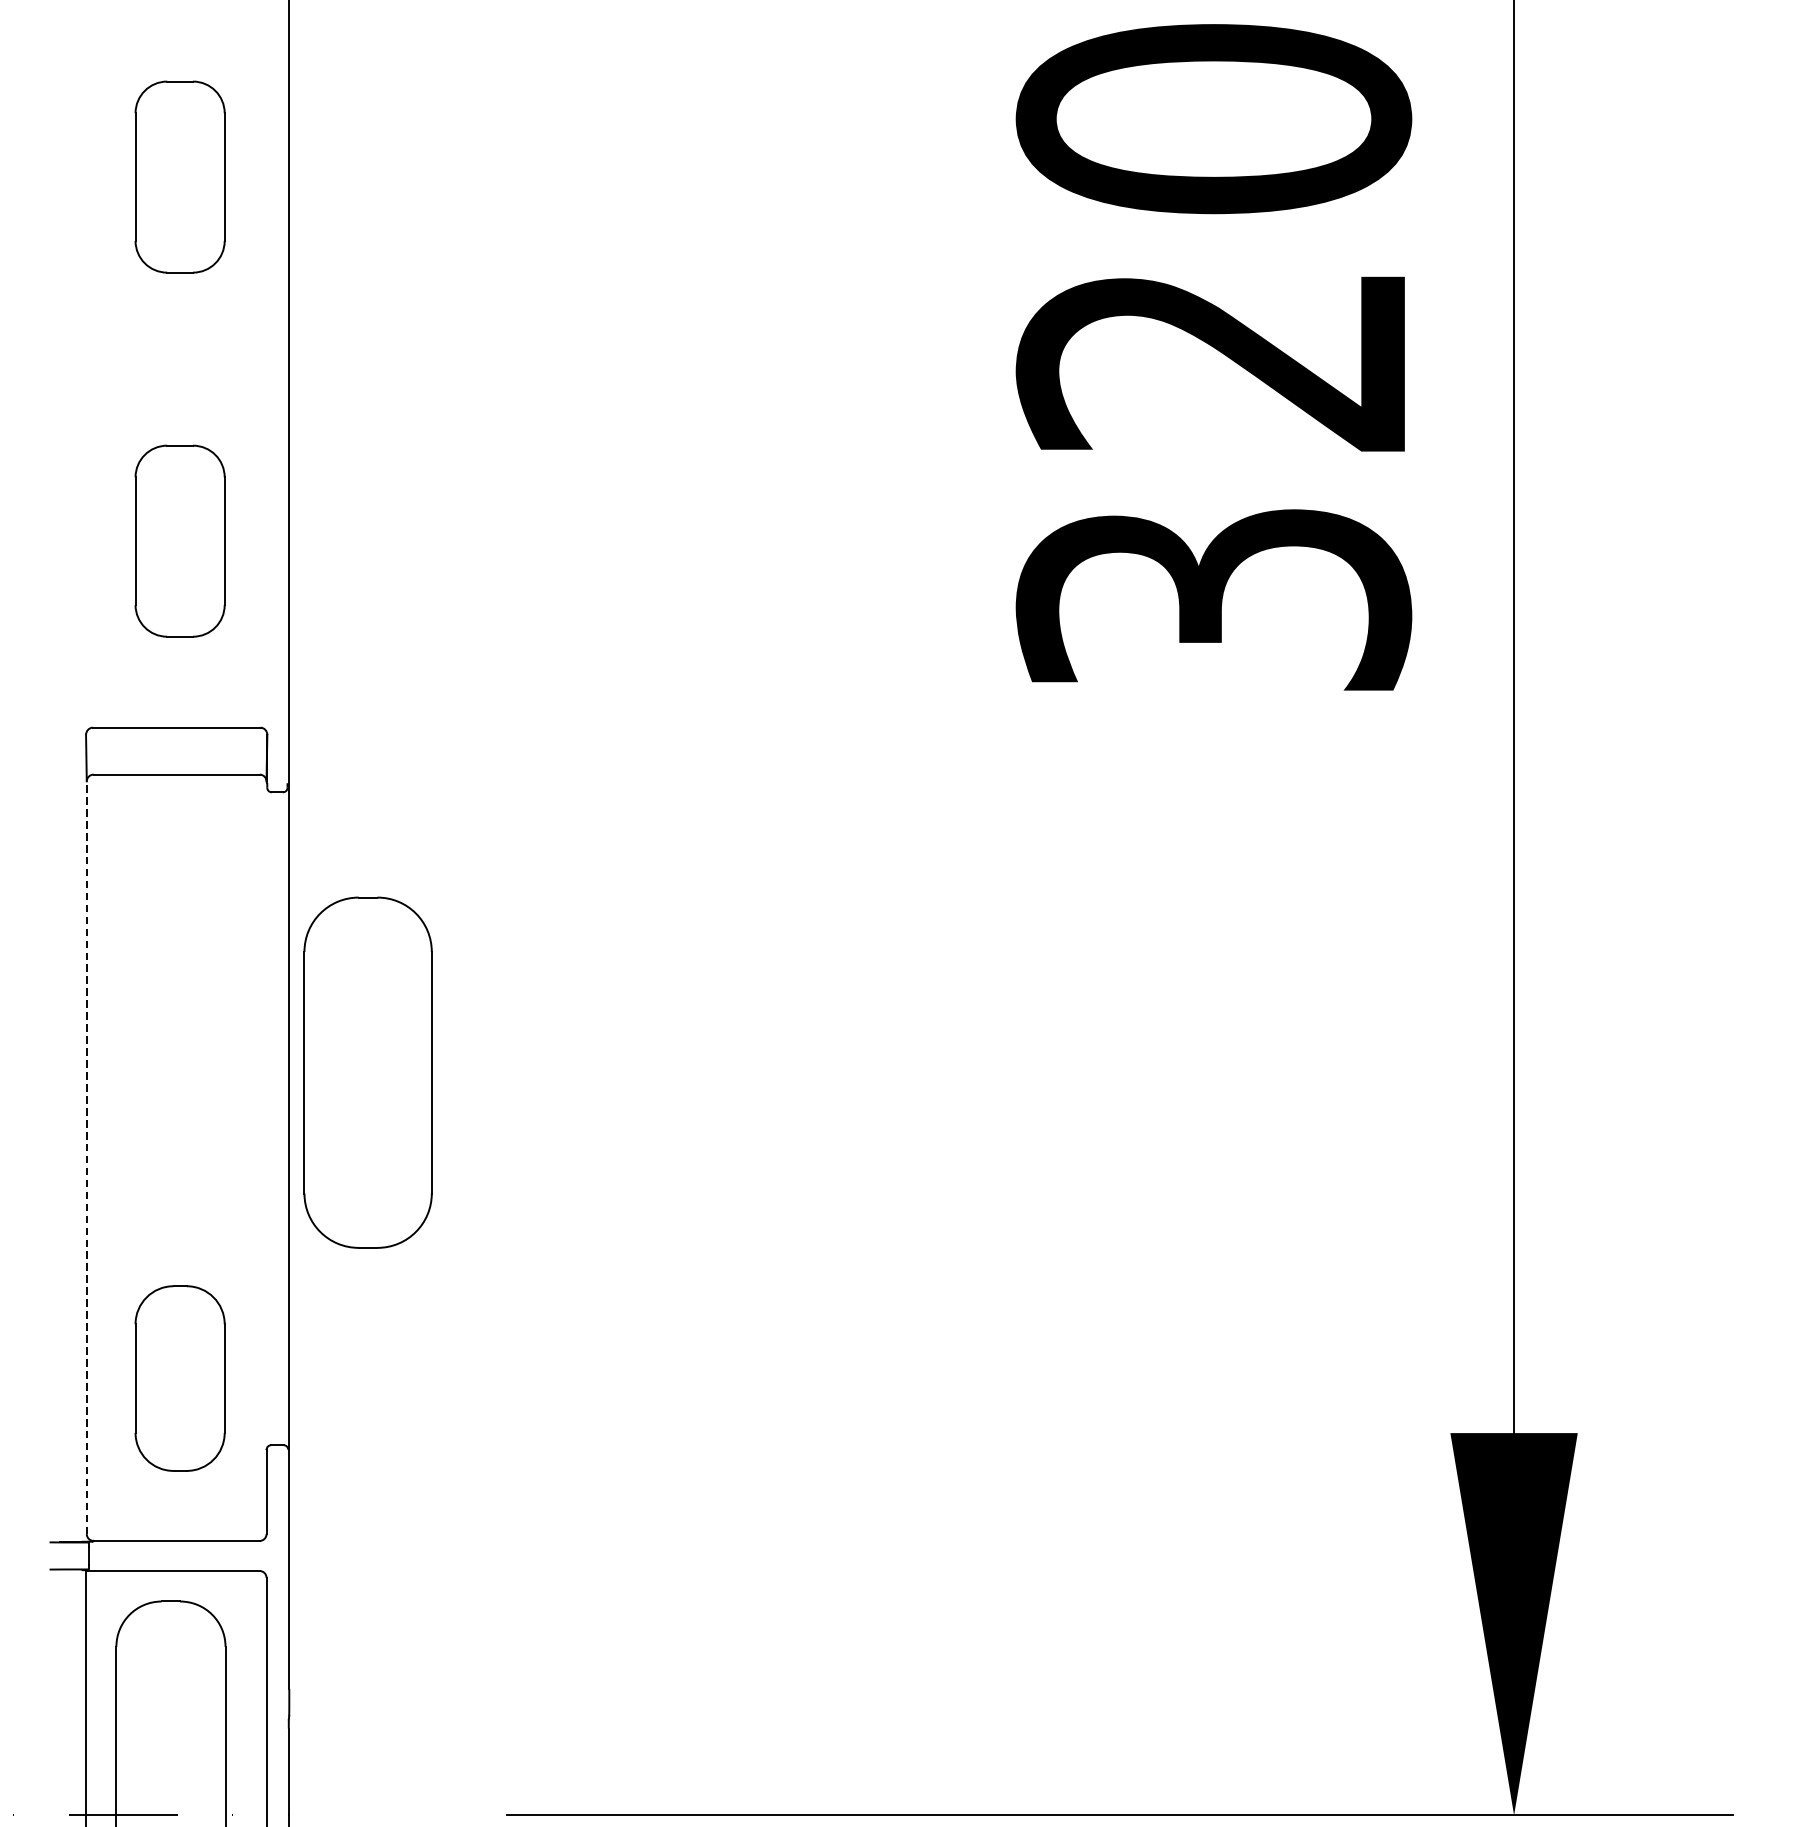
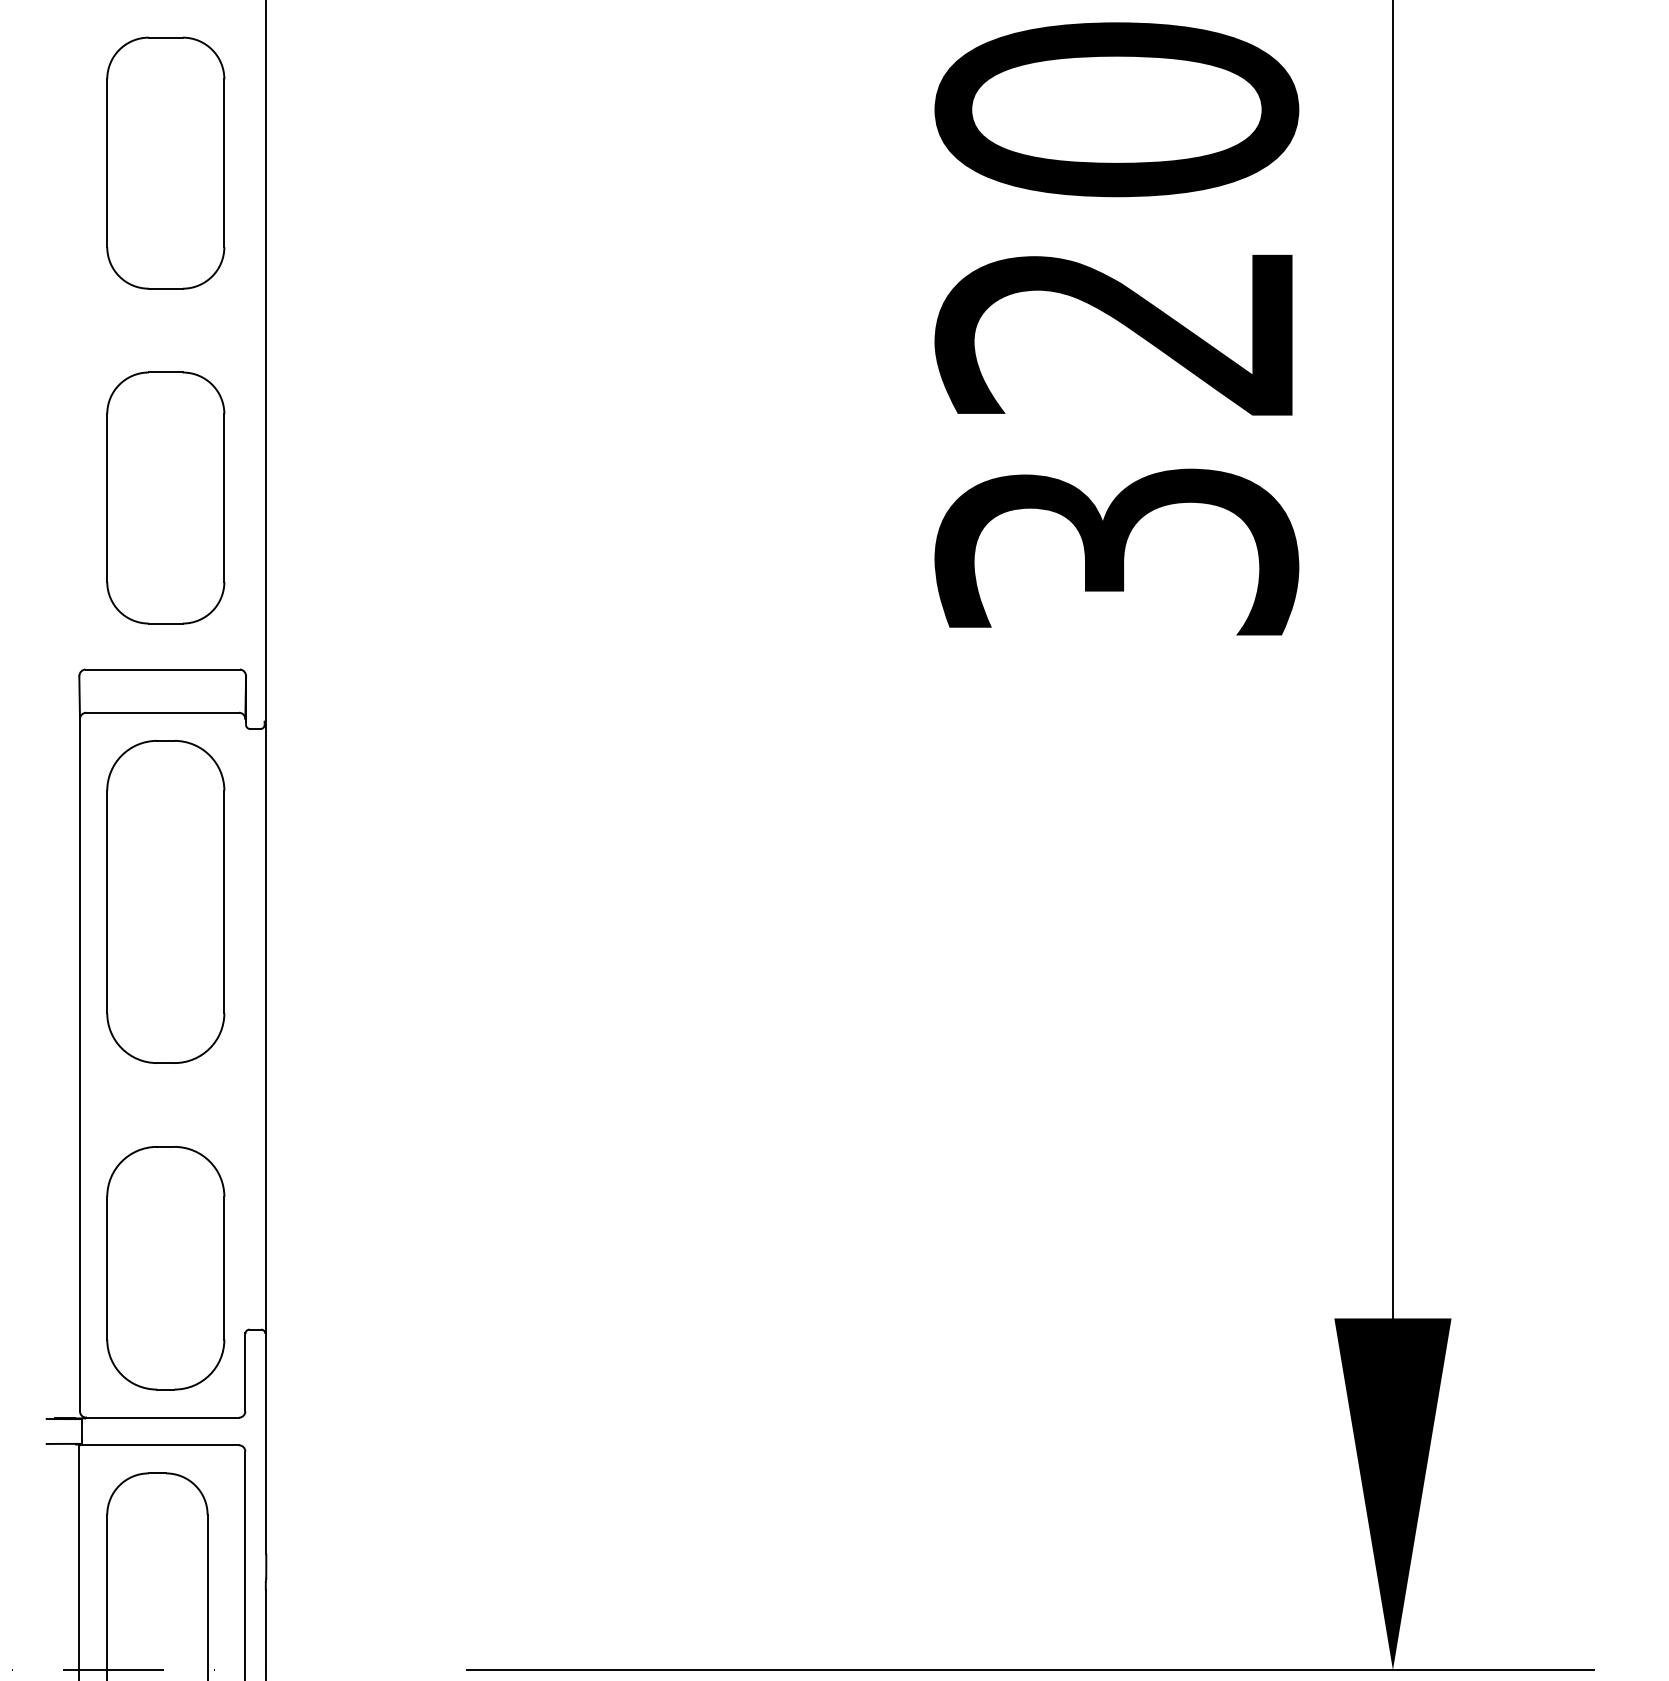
part: (179, 176) -> (165, 162), size x1.43
part: (179, 540) -> (165, 497), size x1.43
part: (367, 1072) -> (165, 901), moved
line: (87, 1157) -> (80, 1064), dashed -> solid
part: (179, 1378) -> (165, 1268), size x1.43

